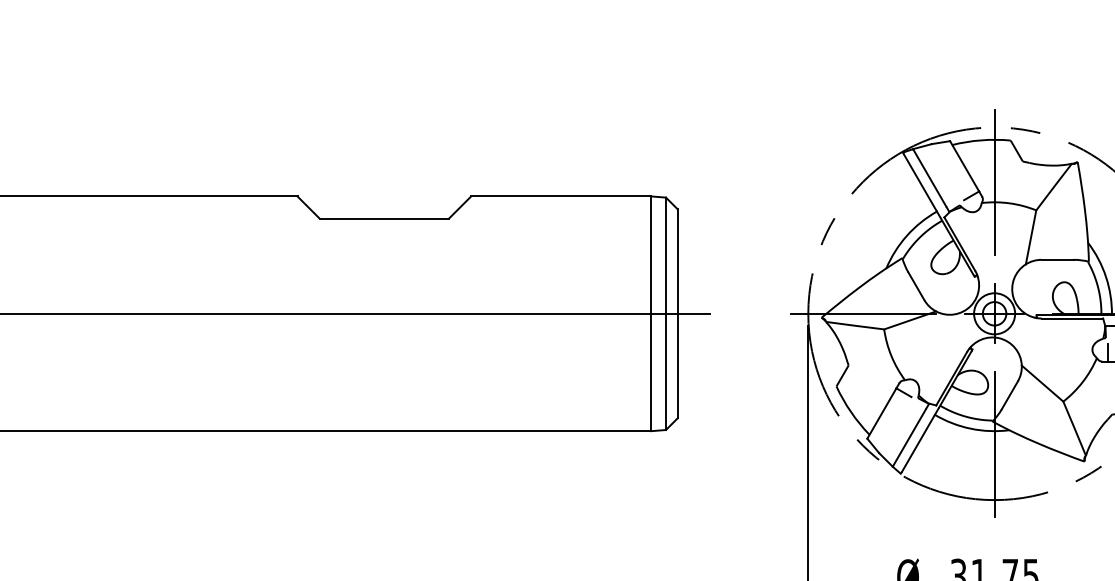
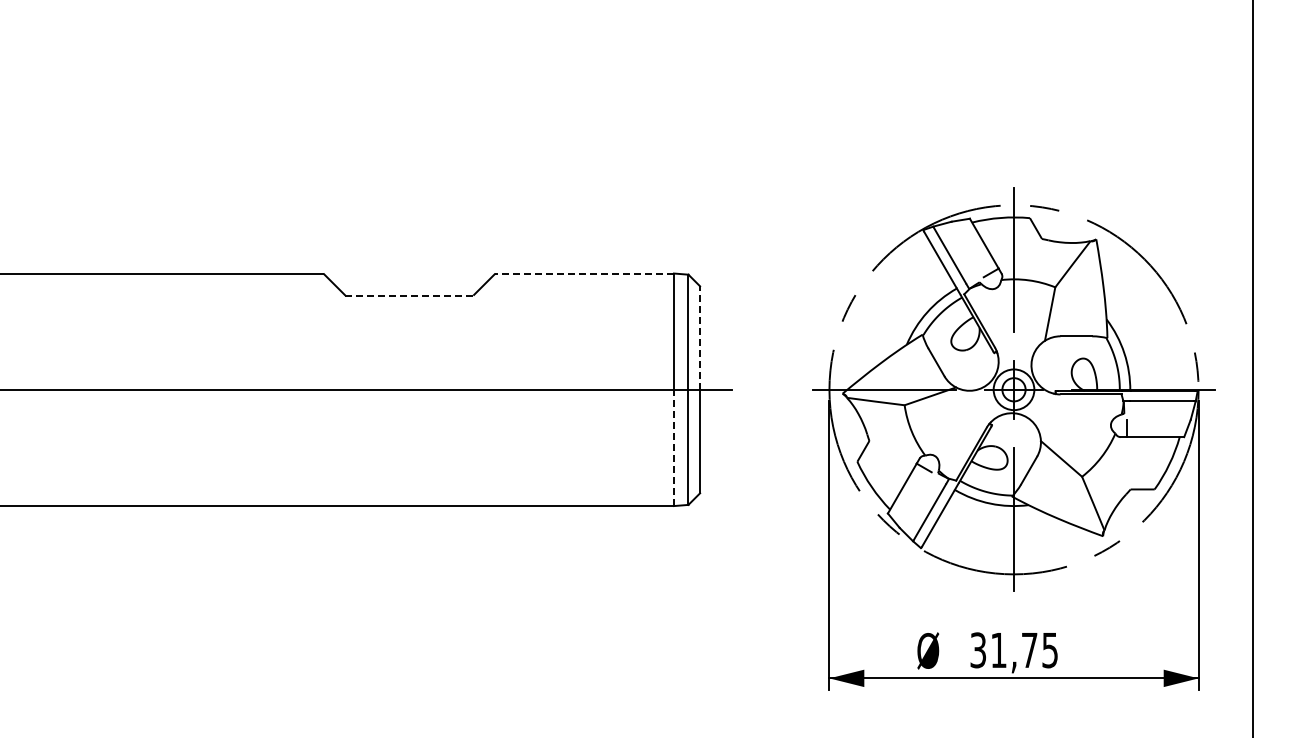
line: (561, 196) -> (584, 273), solid -> dashed
line: (384, 218) -> (409, 295), solid -> dashed
line: (678, 262) -> (700, 338), solid -> dashed
line: (650, 372) -> (673, 447), solid -> dashed

